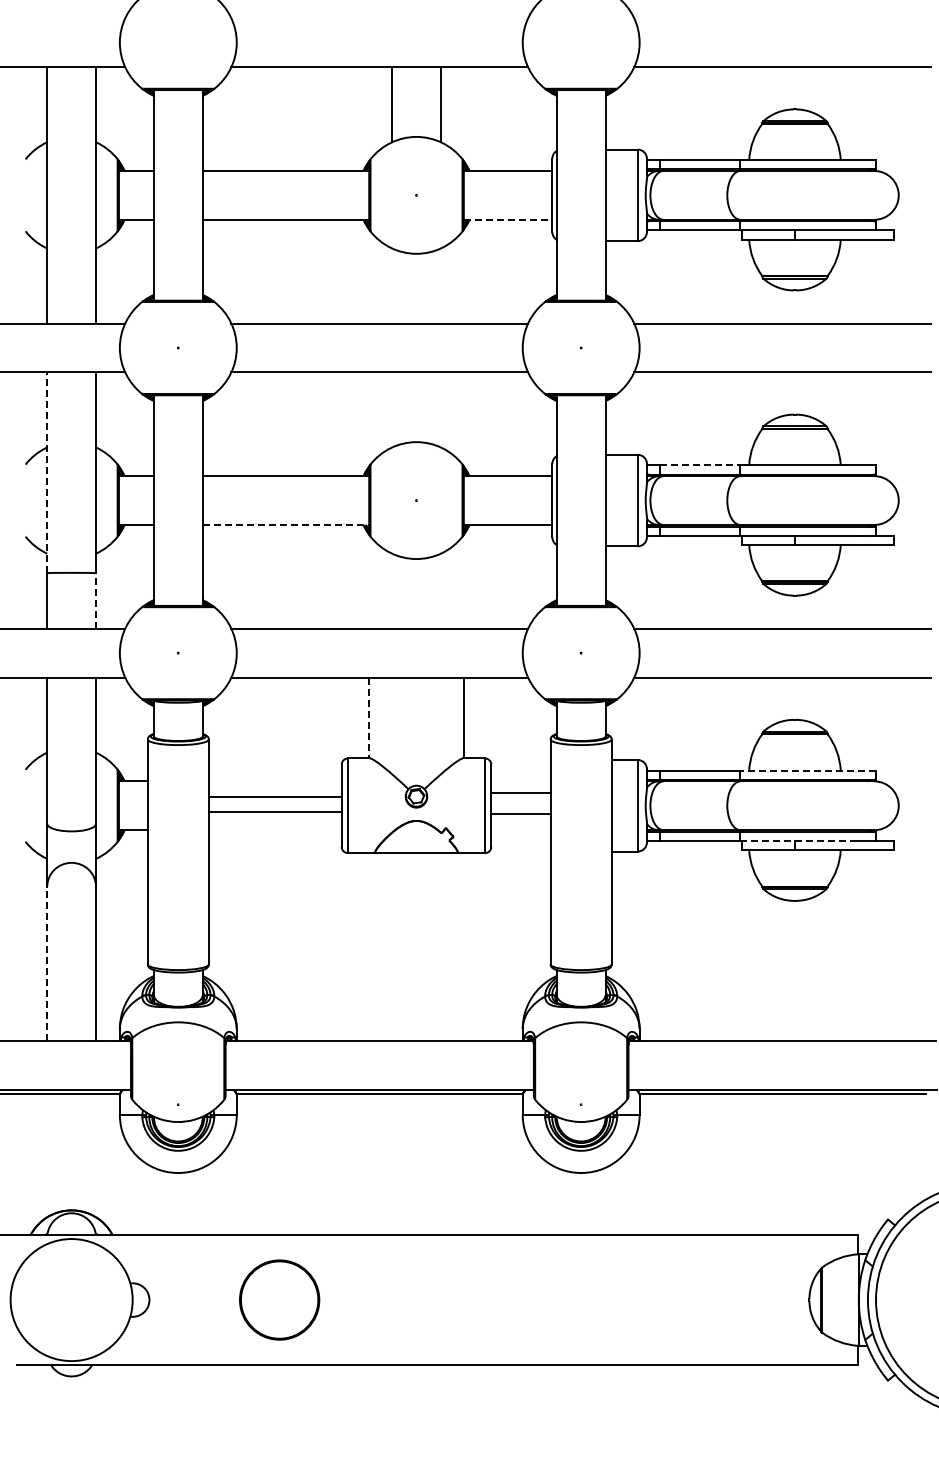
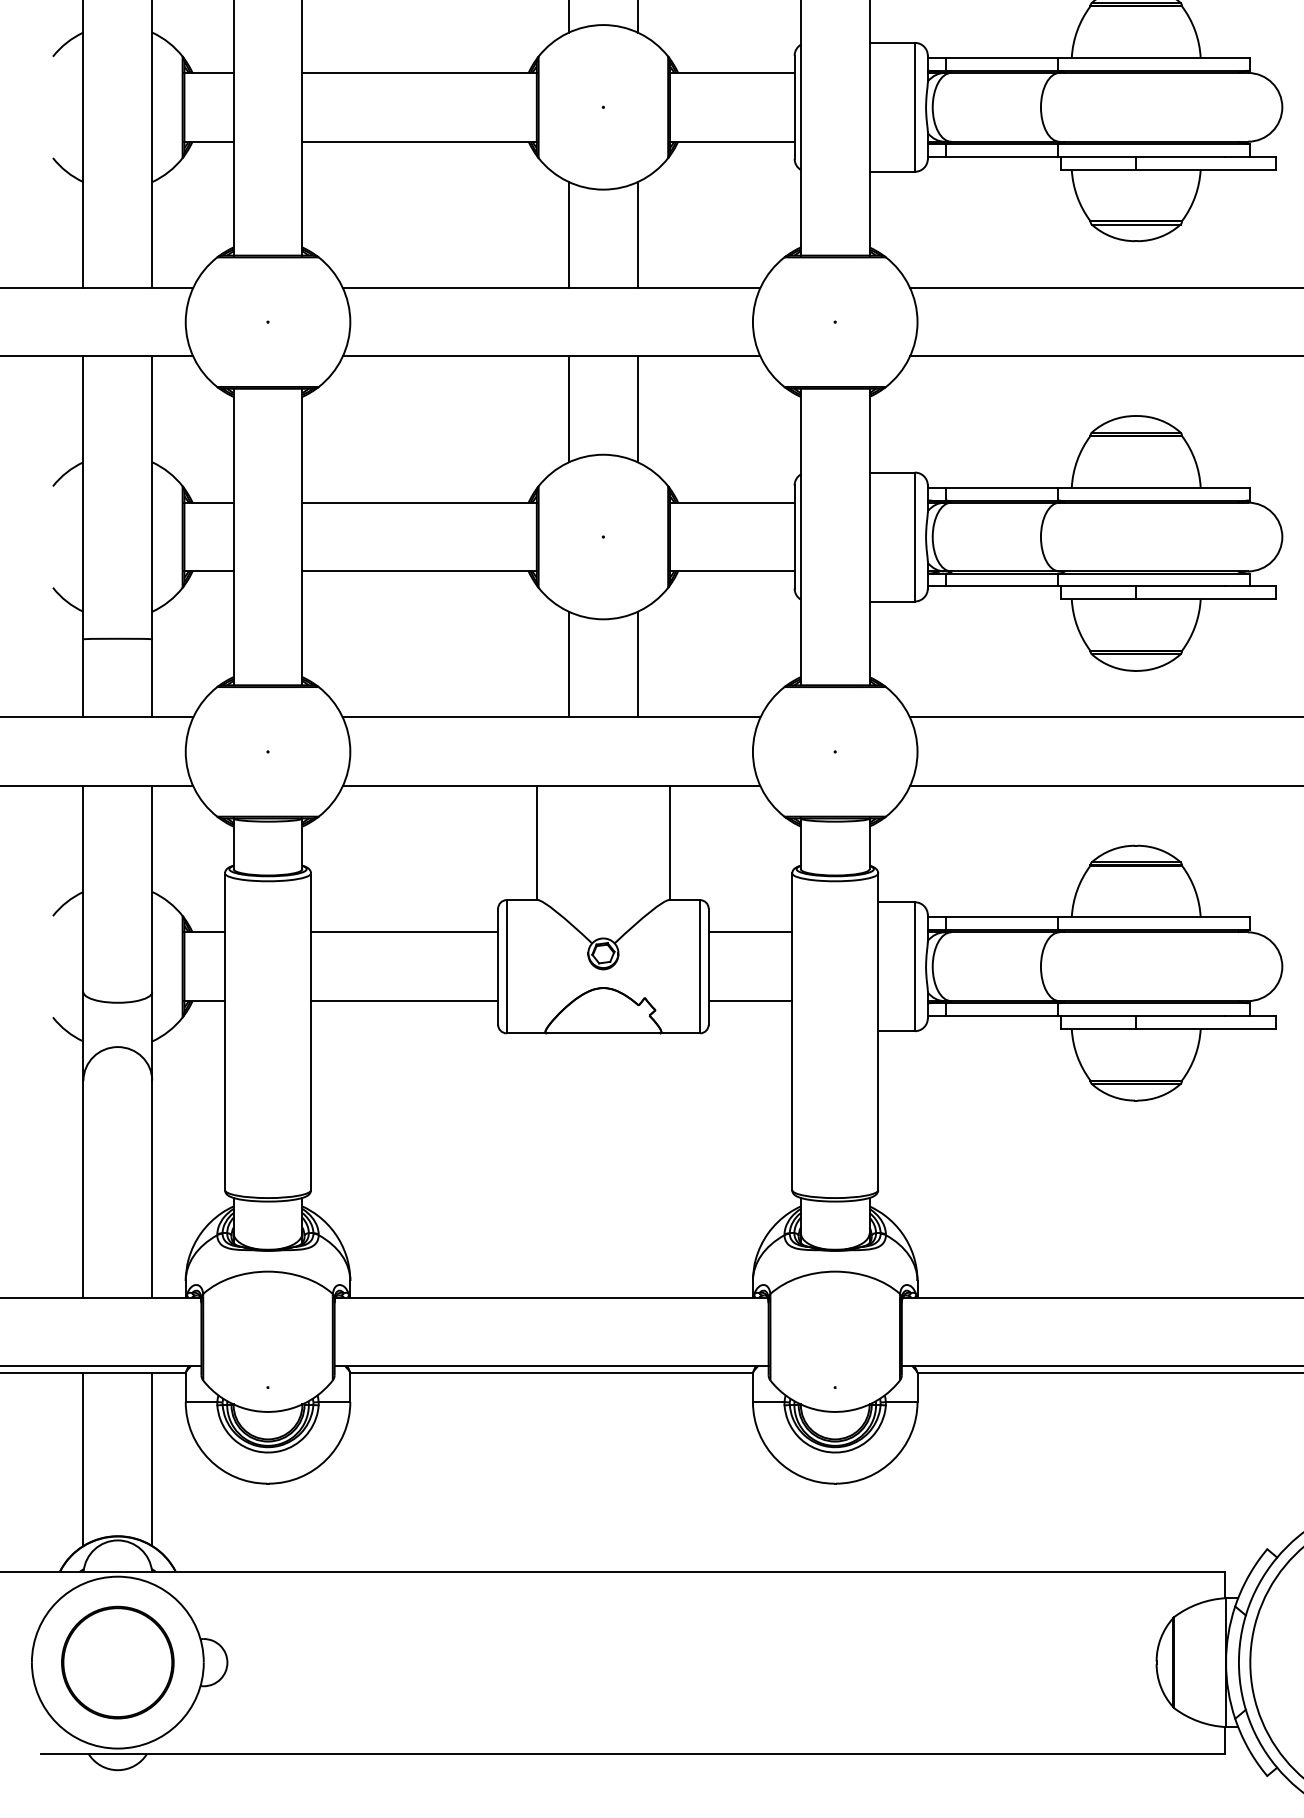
line: (508, 219) -> (732, 141), dashed -> solid
line: (392, 285) -> (569, 234), added
line: (440, 285) -> (637, 234), added
line: (392, 409) -> (569, 408), added
line: (440, 409) -> (637, 408), added
line: (700, 465) -> (1003, 487), dashed -> solid
line: (47, 472) -> (83, 497), dashed -> solid
line: (286, 525) -> (420, 572), dashed -> solid
line: (392, 590) -> (569, 663), added
line: (440, 590) -> (637, 663), added
line: (96, 600) -> (152, 677), dashed -> solid
line: (369, 718) -> (537, 843), dashed -> solid
line: (807, 770) -> (1153, 917), dashed -> solid
line: (520, 793) -> (749, 1001), moved
line: (274, 797) -> (403, 1001), moved
line: (274, 812) -> (403, 932), moved
line: (520, 814) -> (749, 932), moved
line: (799, 840) -> (1142, 1015), dashed -> solid
line: (47, 963) -> (83, 1188), dashed -> solid
line: (47, 1155) -> (83, 1459), added
line: (96, 1155) -> (152, 1459), added
circle: (279, 1299) -> (117, 1661), moved

